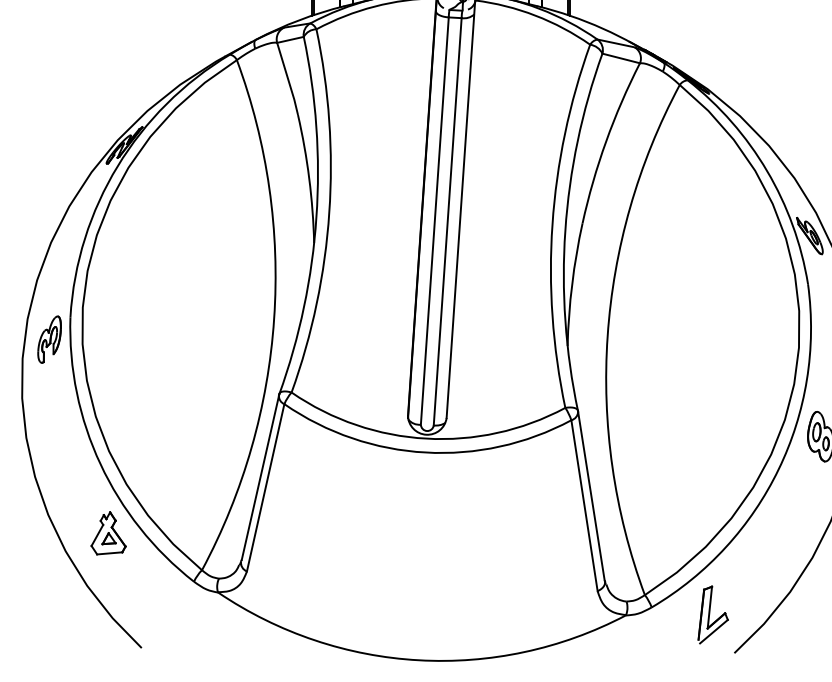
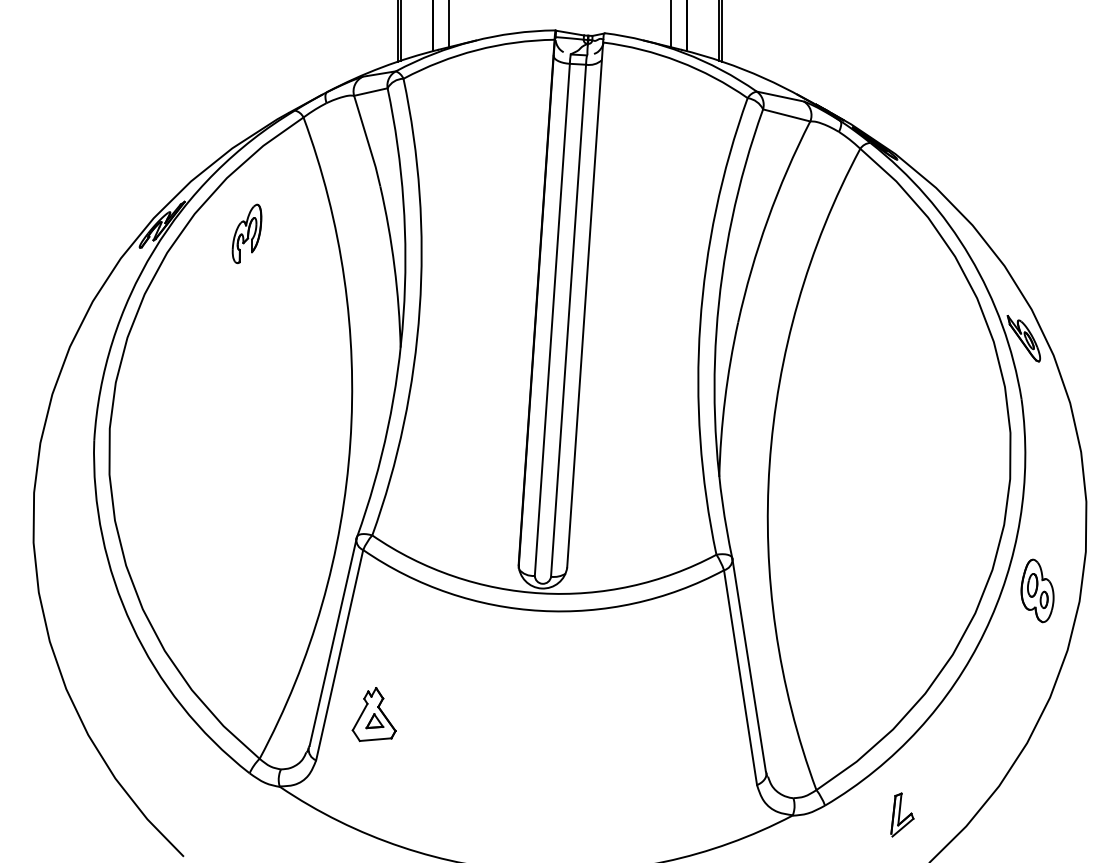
part: (49, 339) -> (246, 233), moved
part: (108, 533) -> (373, 714), moved
part: (713, 614) -> (902, 814), size x0.6

